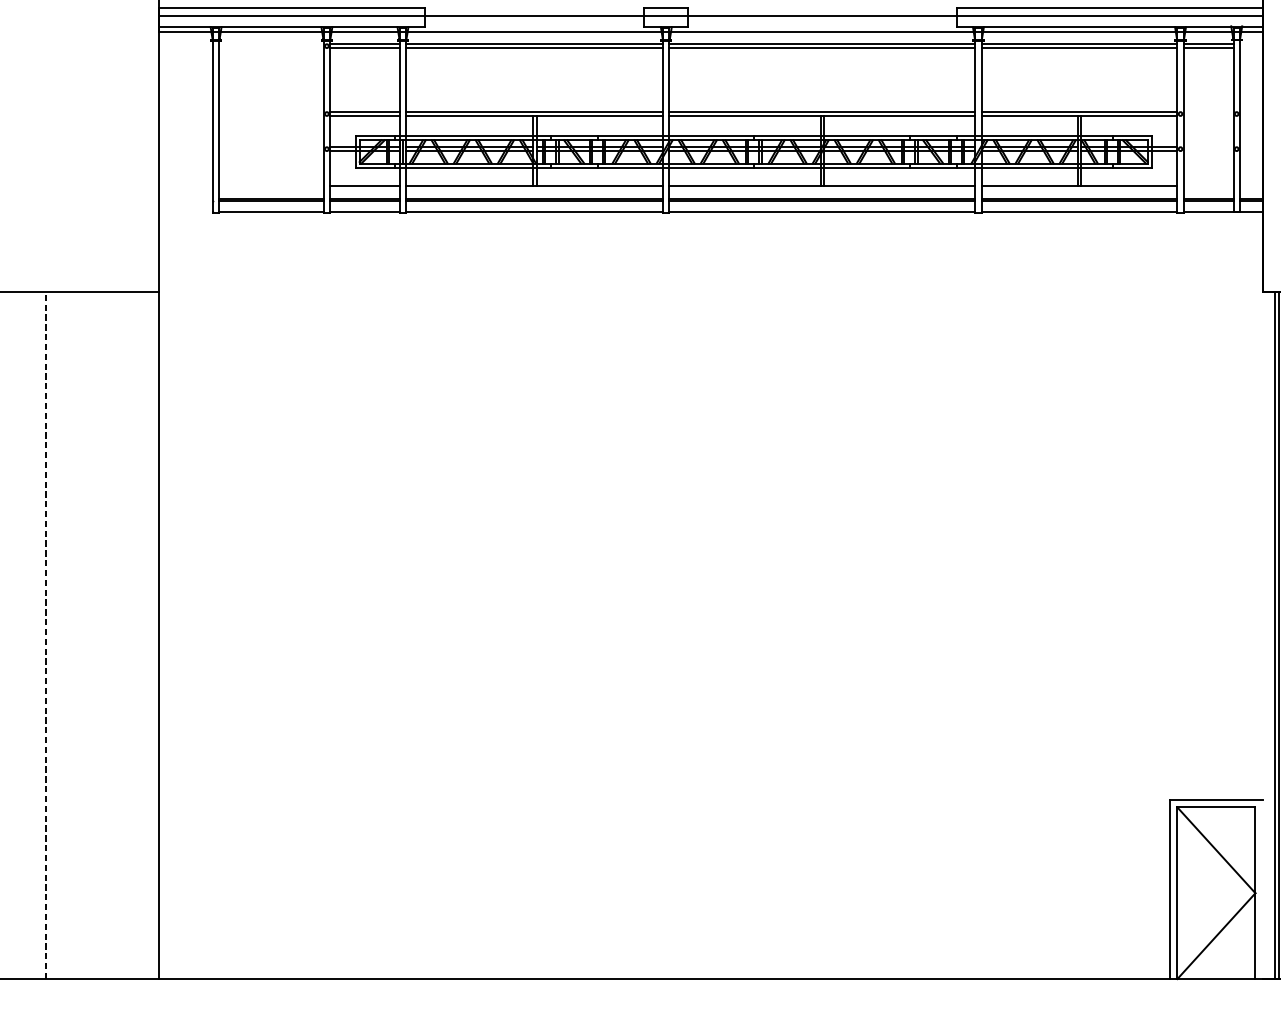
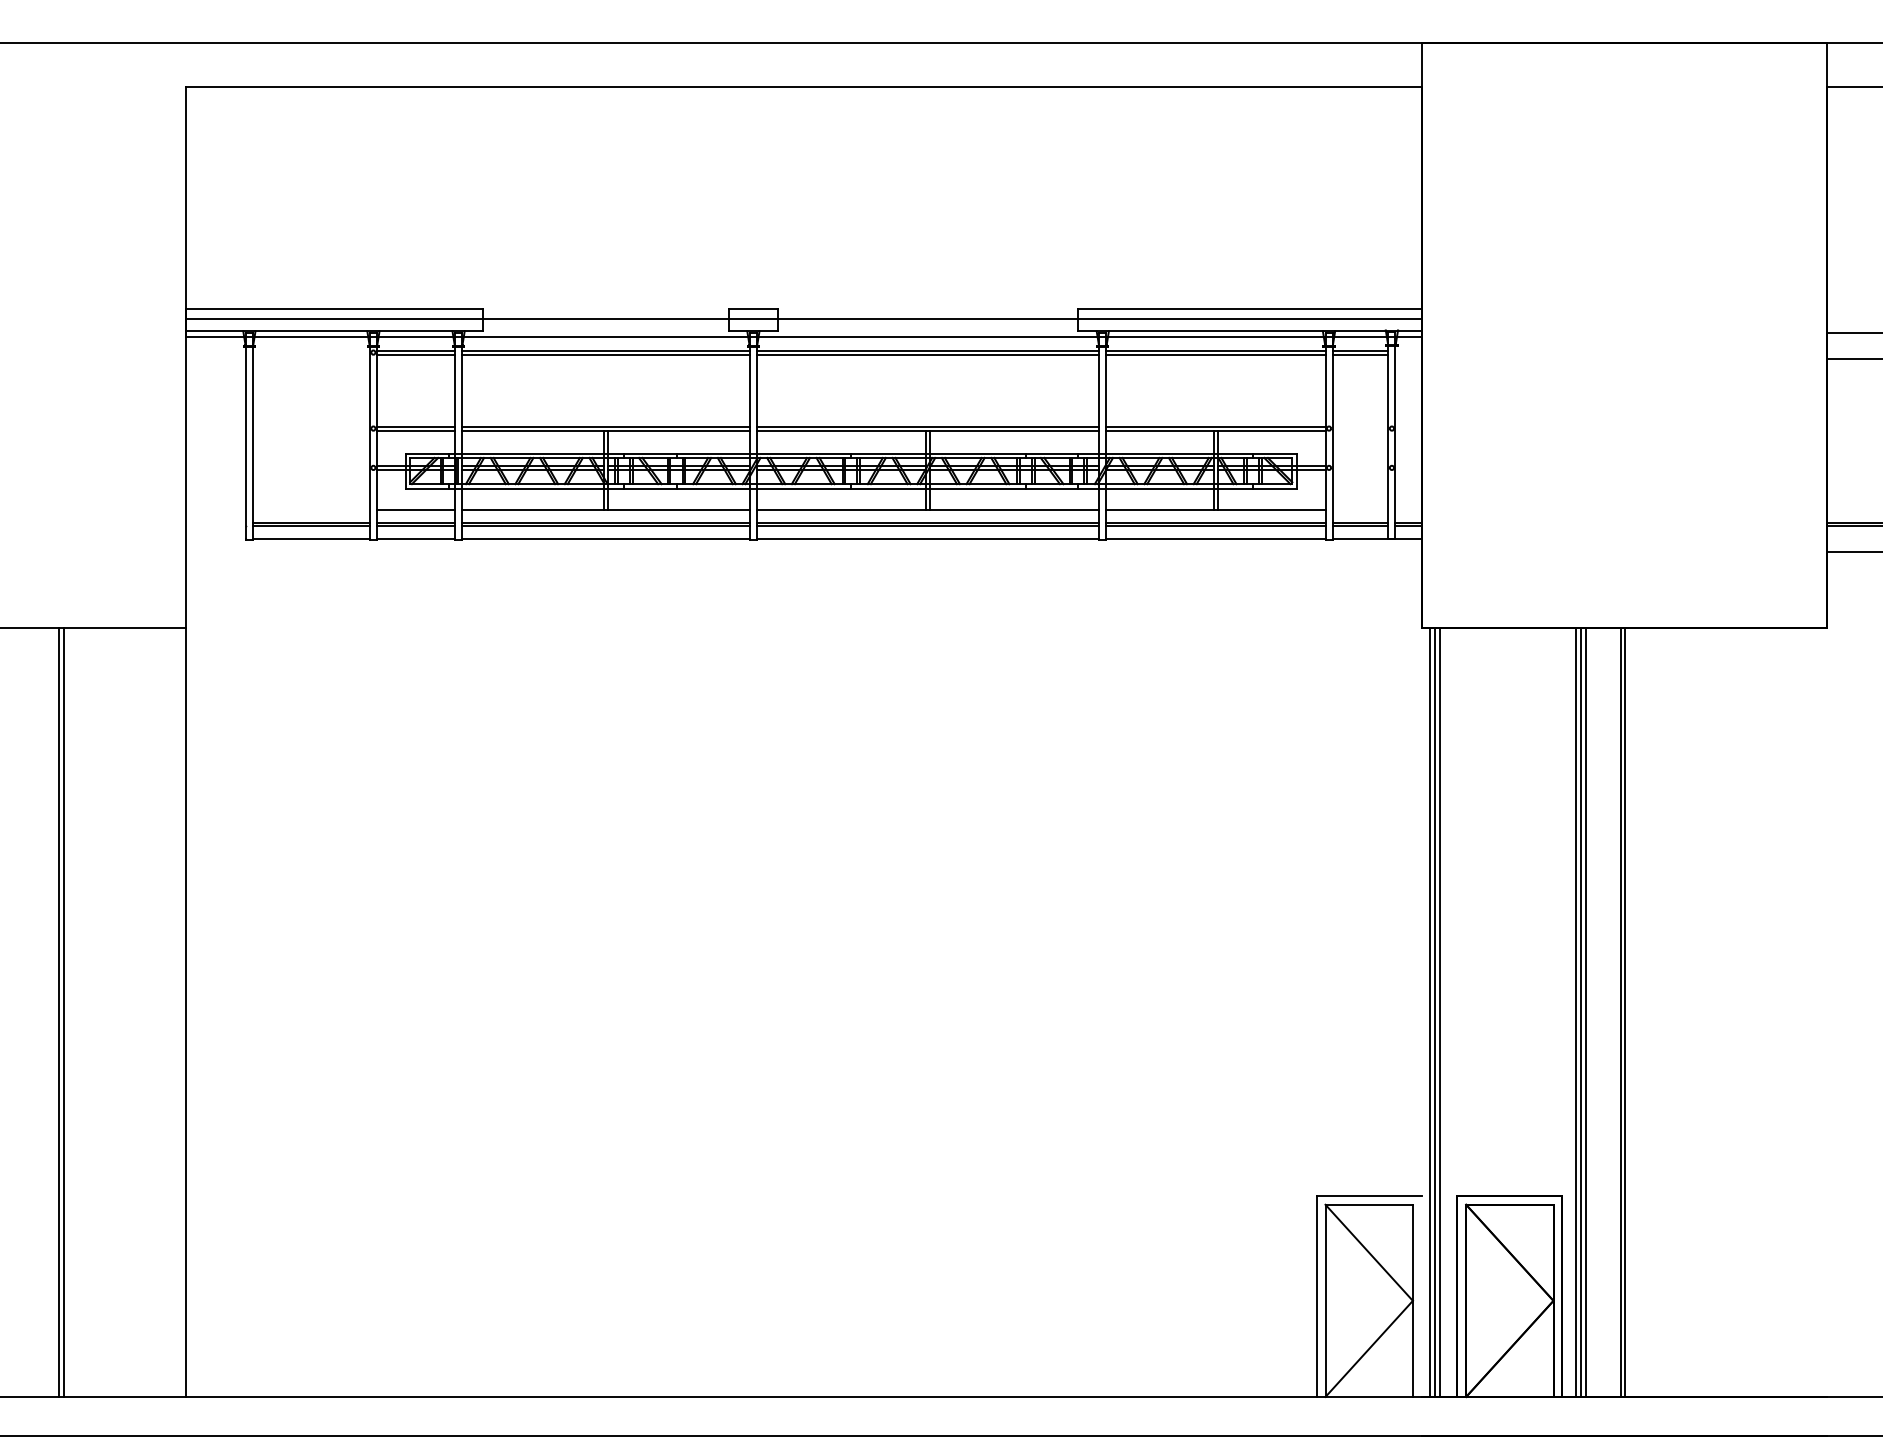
line: (45, 635) -> (58, 1012), dashed -> solid
line: (50, 635) -> (64, 1012), added
line: (1270, 635) -> (1429, 1012), added

